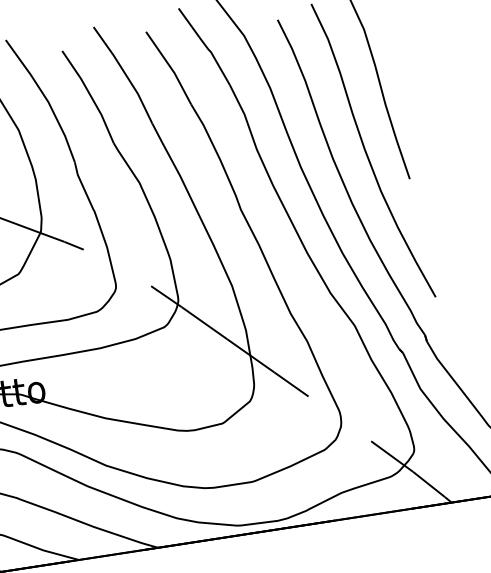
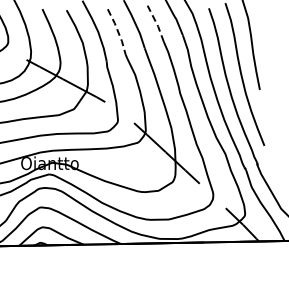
line: (170, 67) -> (156, 23), solid -> dashed
line: (91, 97) -> (118, 32), solid -> dashed

